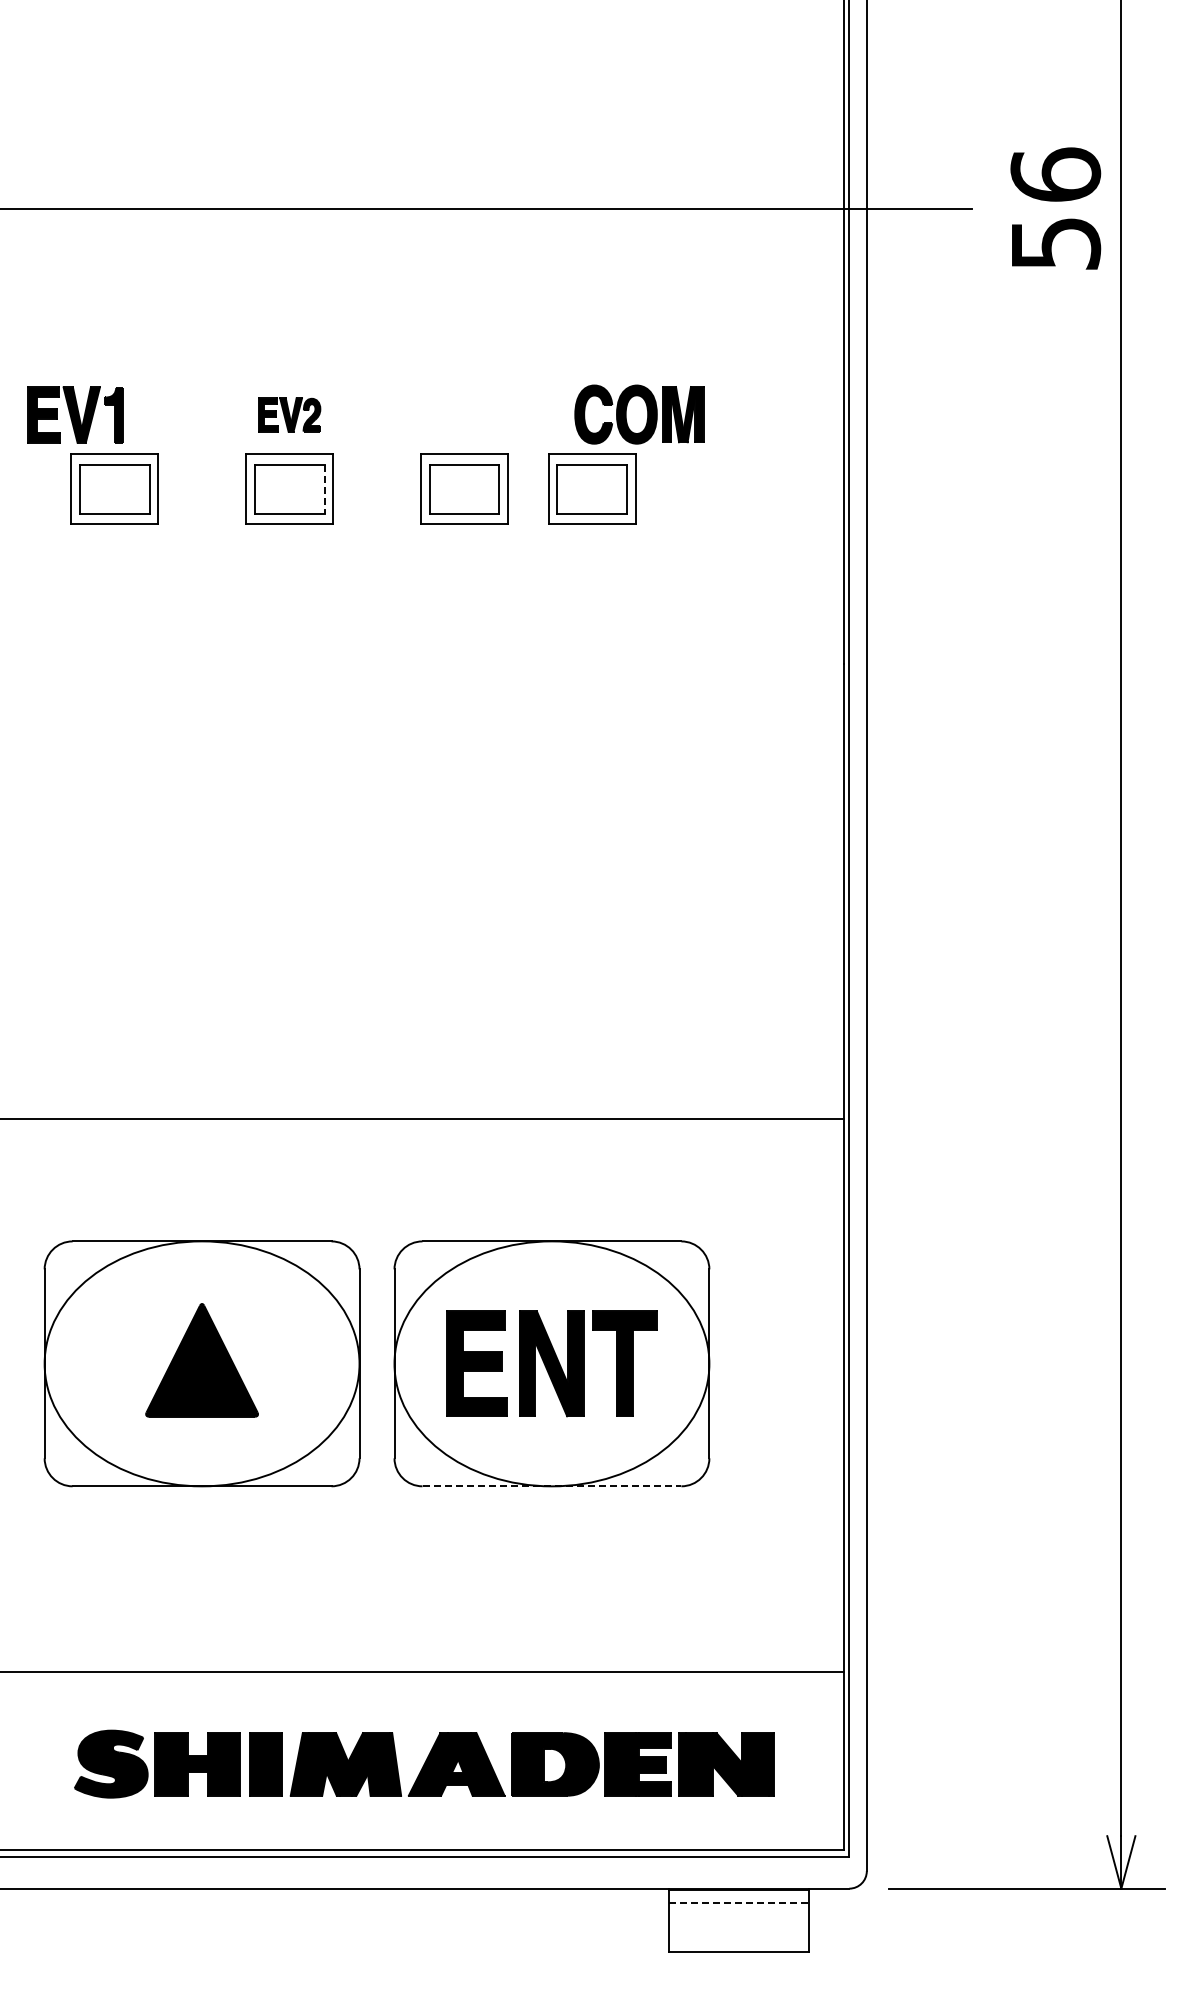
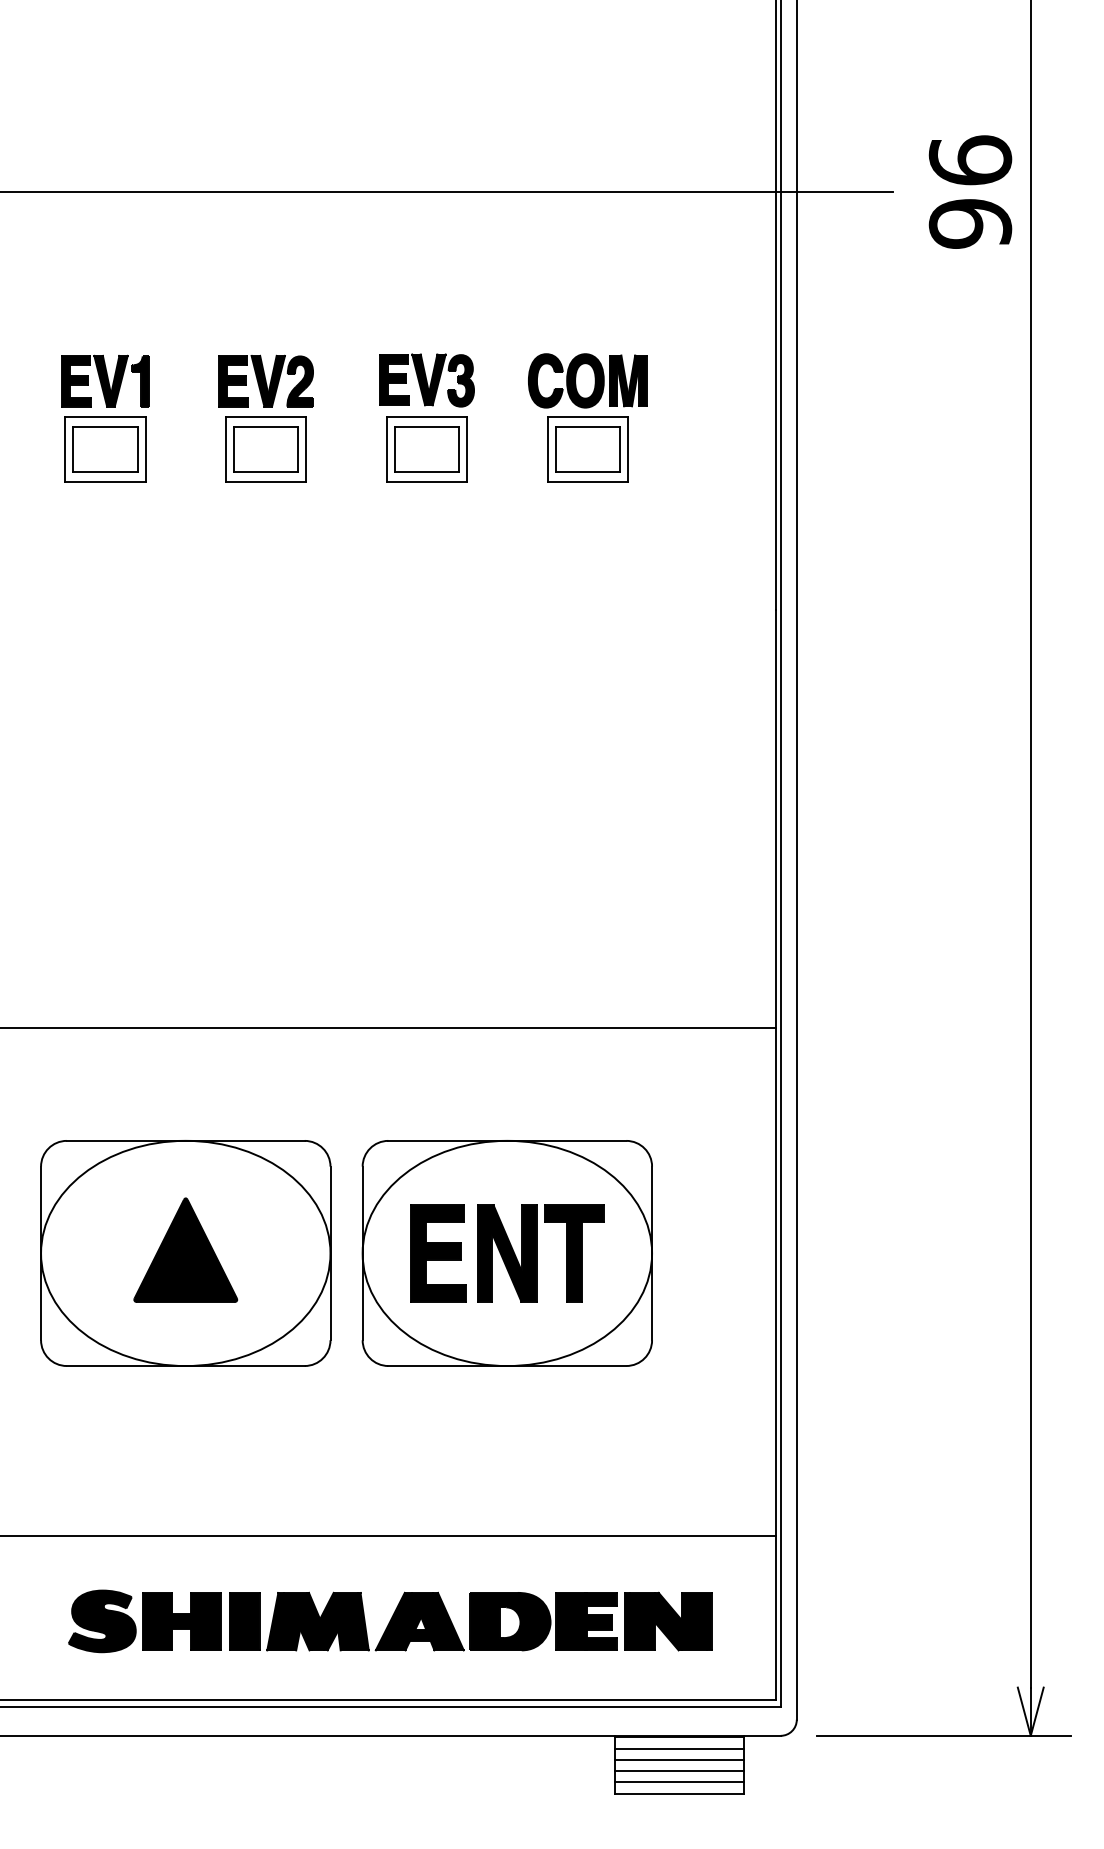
text: (1055, 243) -> (970, 223), 56 -> 96
part: (464, 413) -> (426, 379), added
part: (75, 414) -> (105, 380), moved
part: (289, 414) -> (266, 380), size x1.67
part: (592, 488) -> (587, 448), moved
line: (324, 489) -> (298, 449), dashed -> solid
line: (552, 1486) -> (507, 1366), dashed -> solid
line: (739, 1902) -> (679, 1748), dashed -> solid
line: (739, 1914) -> (679, 1759), added
line: (739, 1927) -> (679, 1771), added
line: (739, 1939) -> (679, 1782), added

